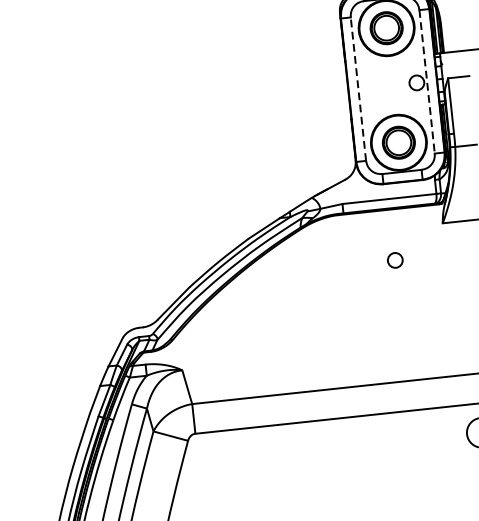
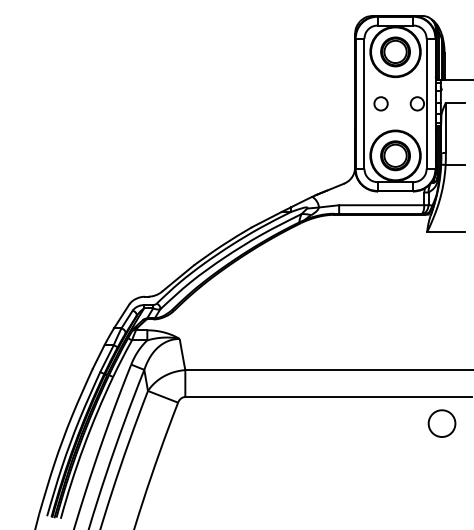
line: (426, 82) -> (426, 104), dashed -> solid
line: (358, 88) -> (364, 103), dashed -> solid
circle: (394, 260) -> (380, 103), moved

